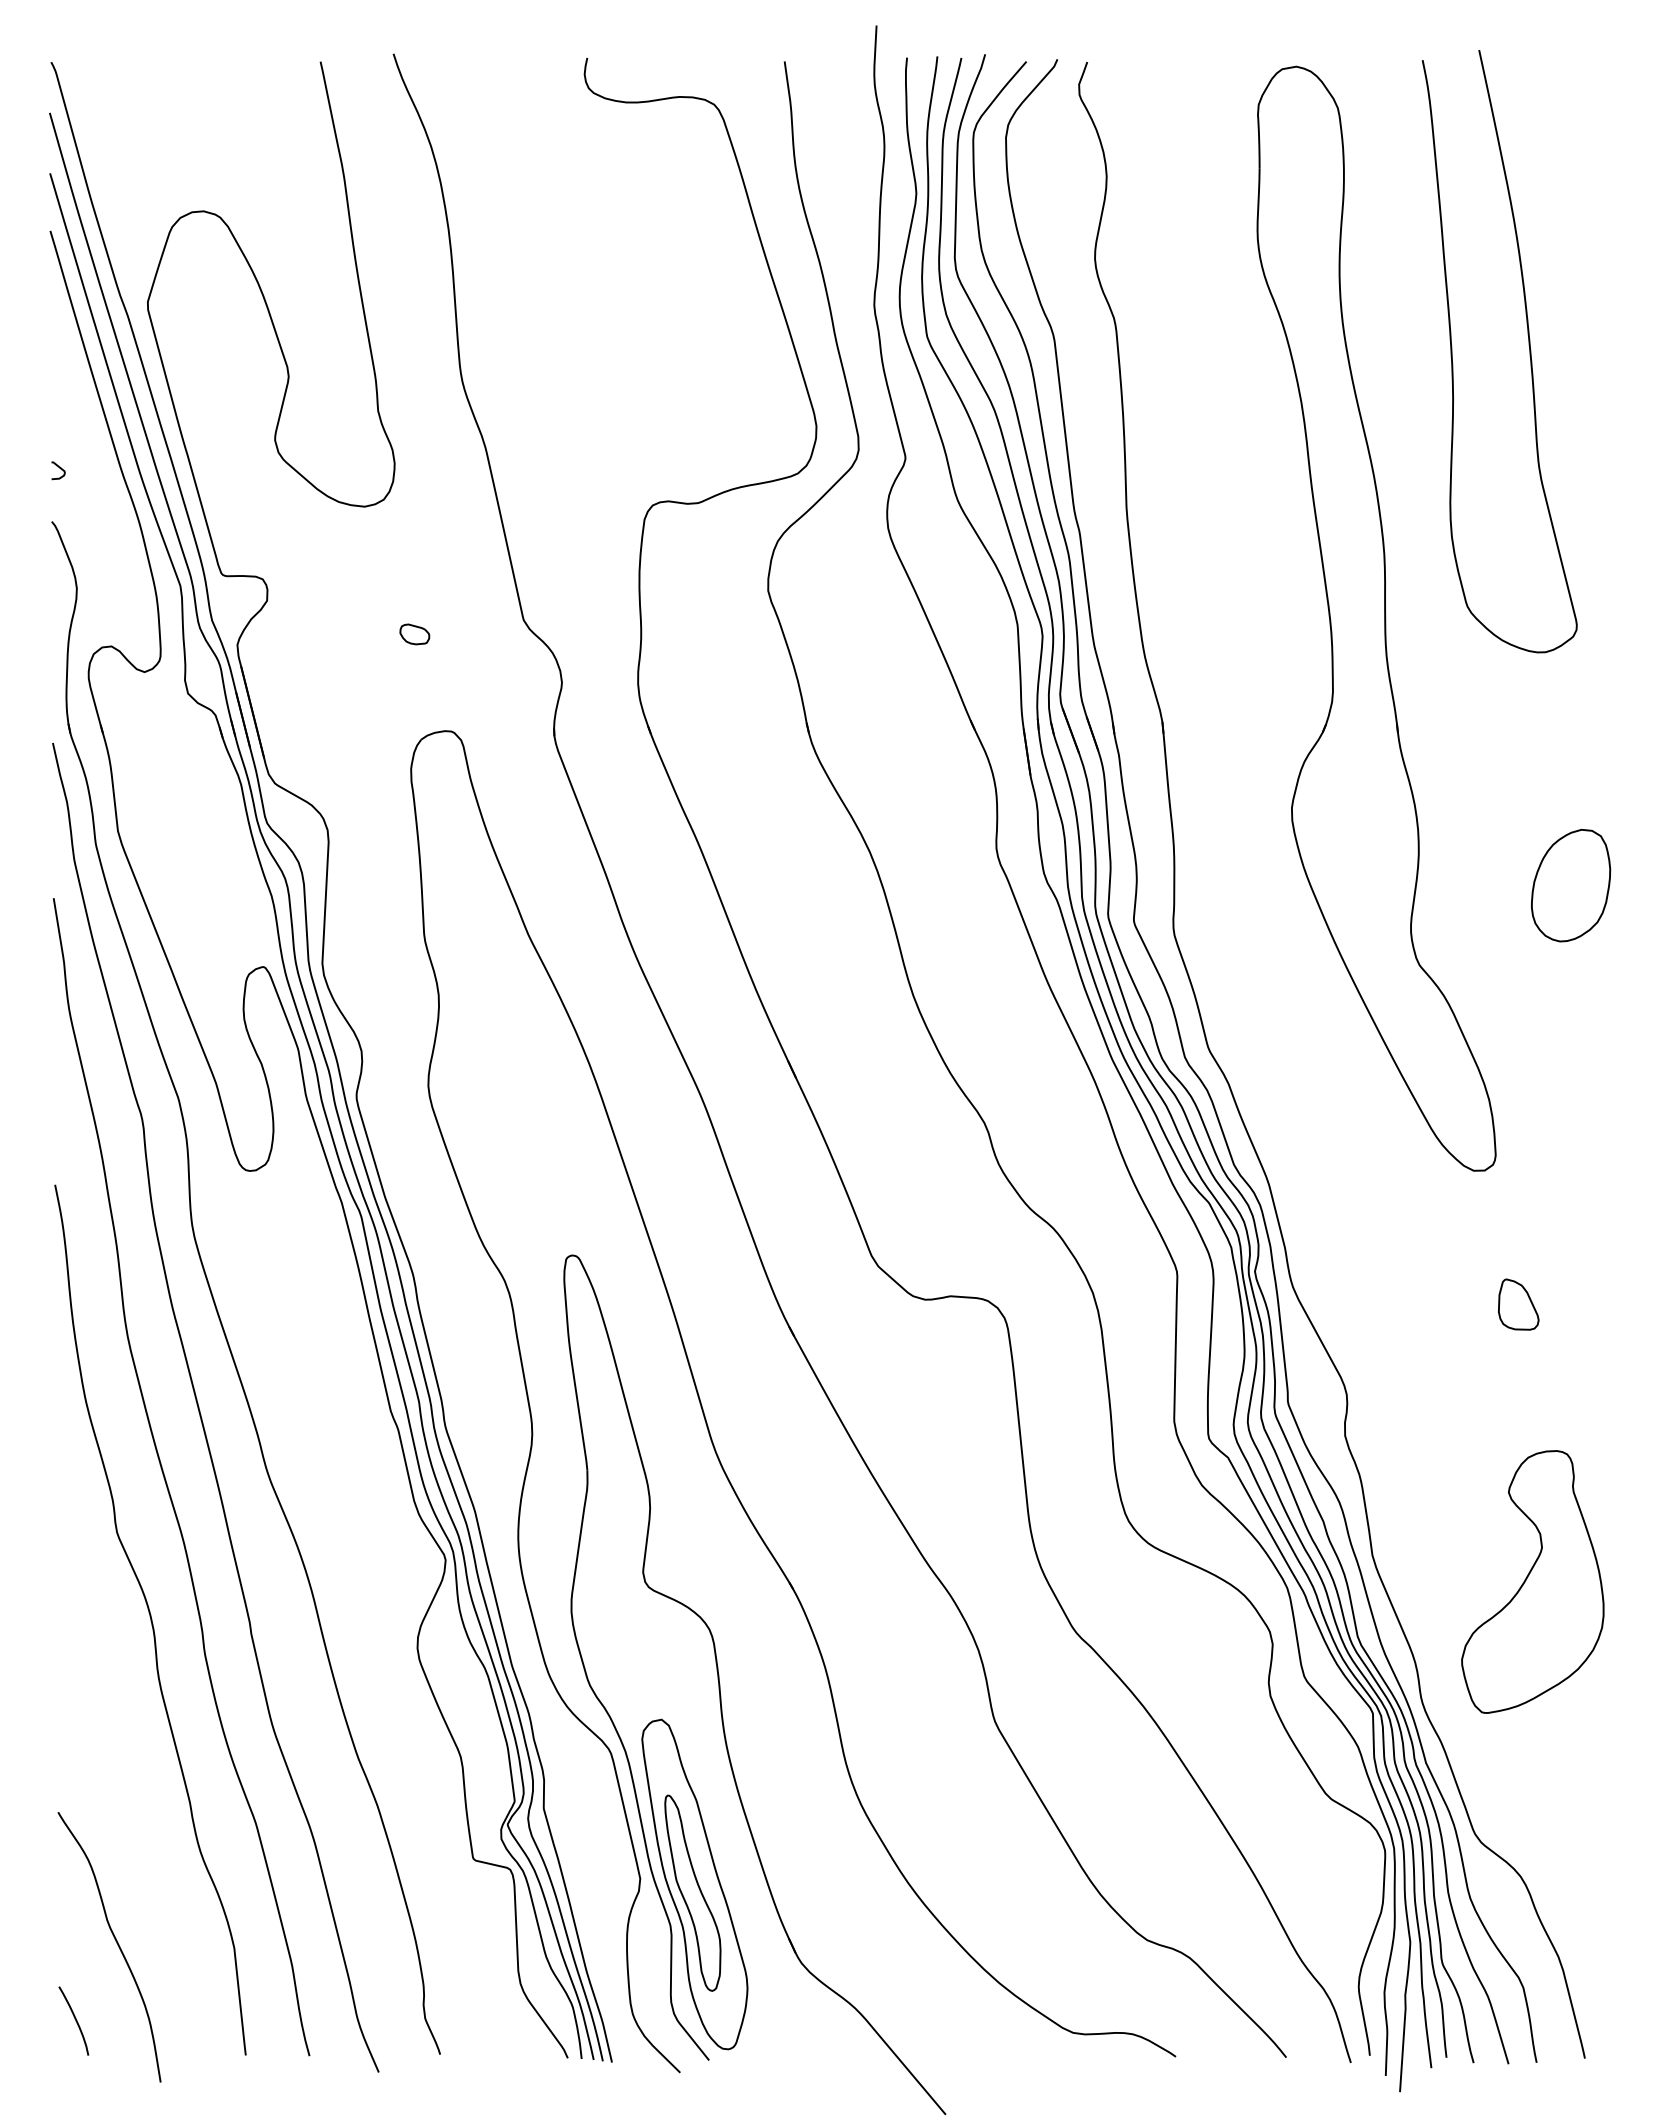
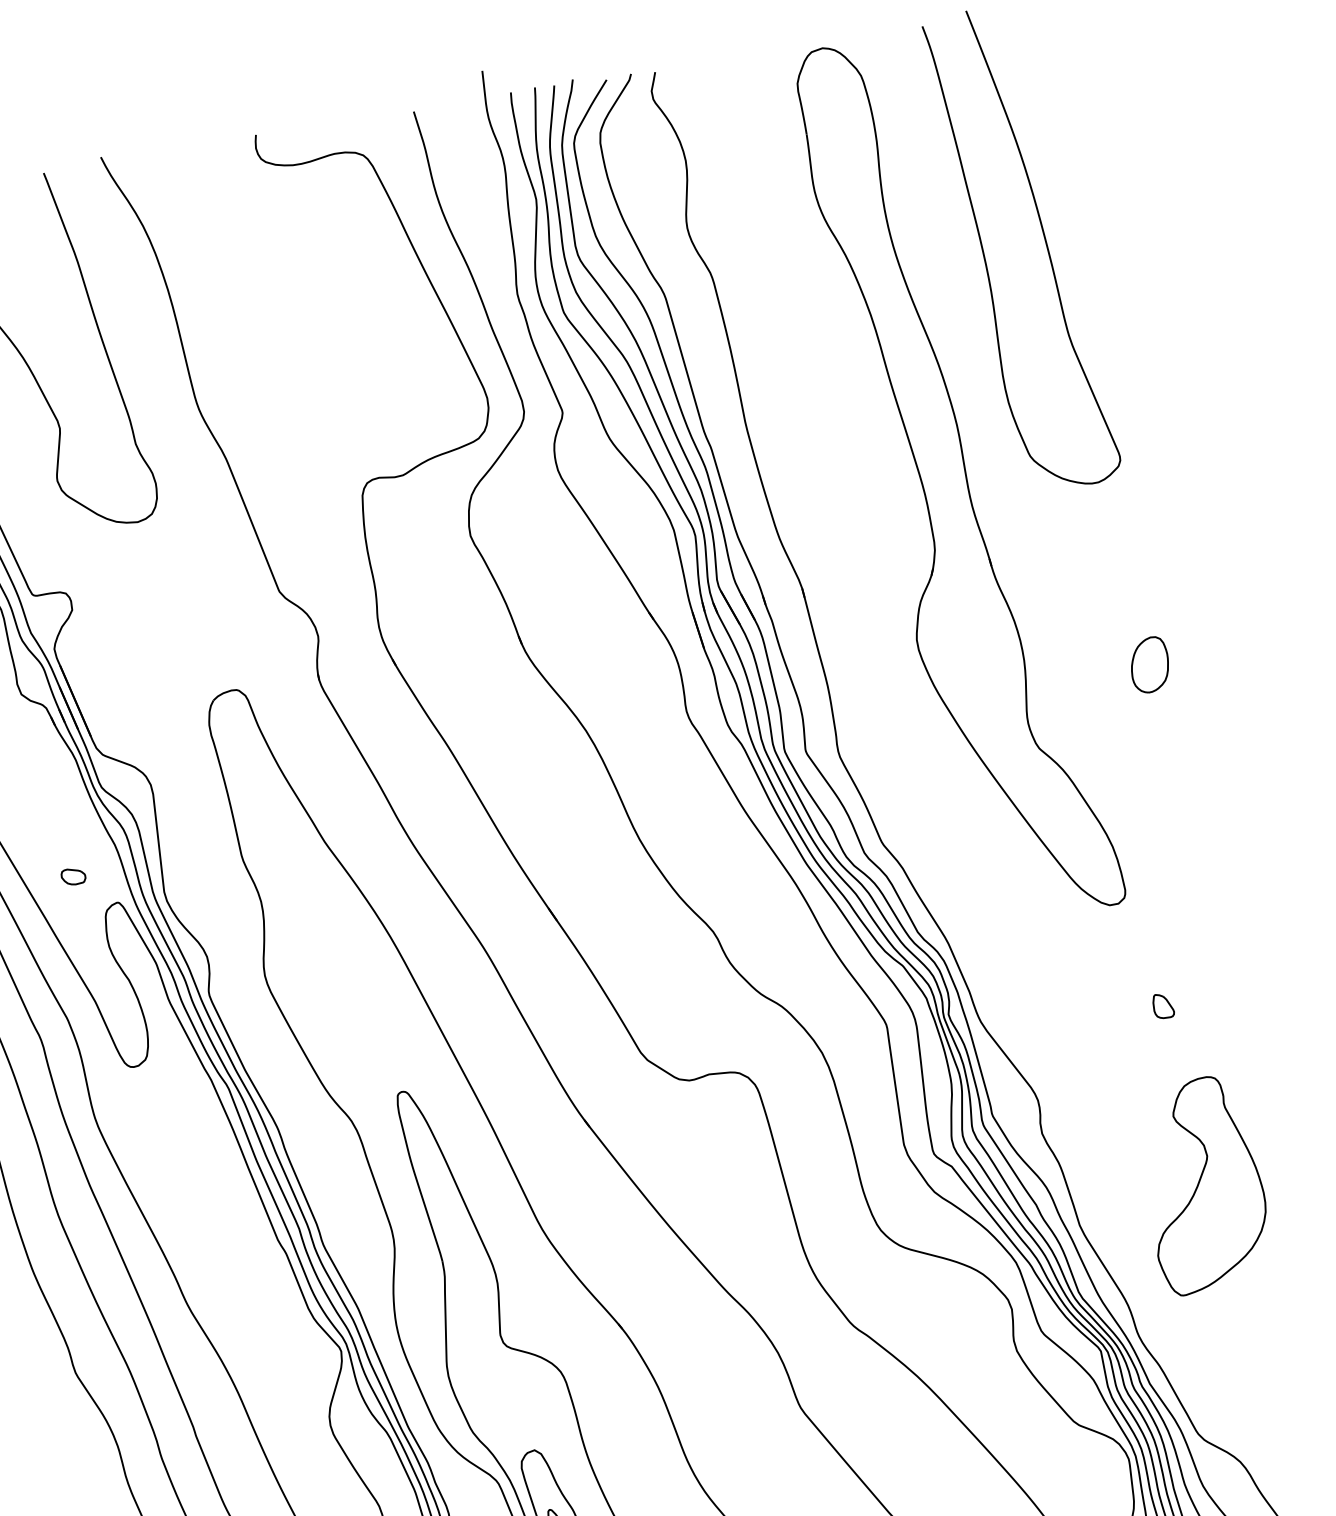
part: (414, 634) -> (73, 876), moved
part: (1571, 885) -> (1150, 664), size x0.6
part: (1518, 1304) -> (1163, 1006), size x0.6
part: (1532, 1581) -> (1204, 1184), moved

